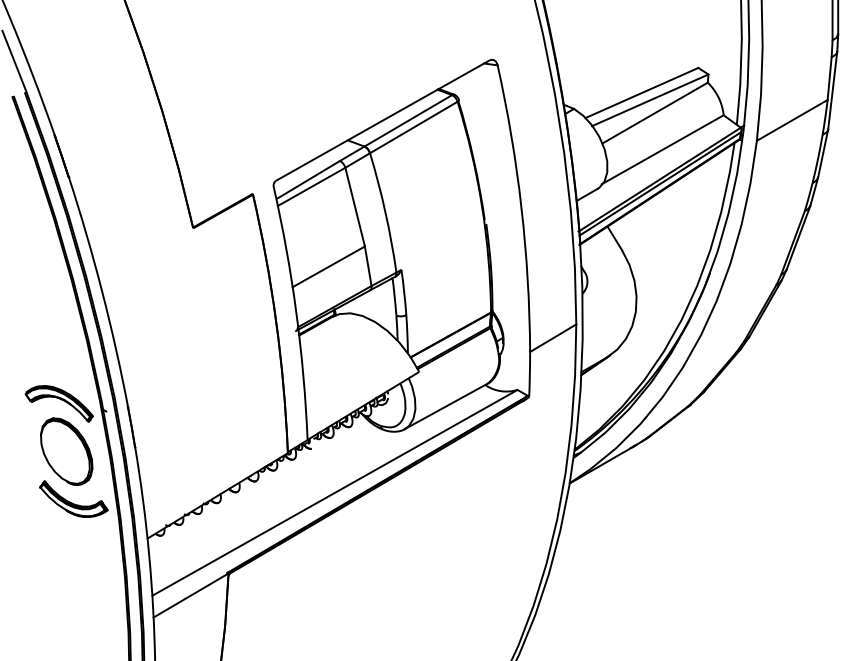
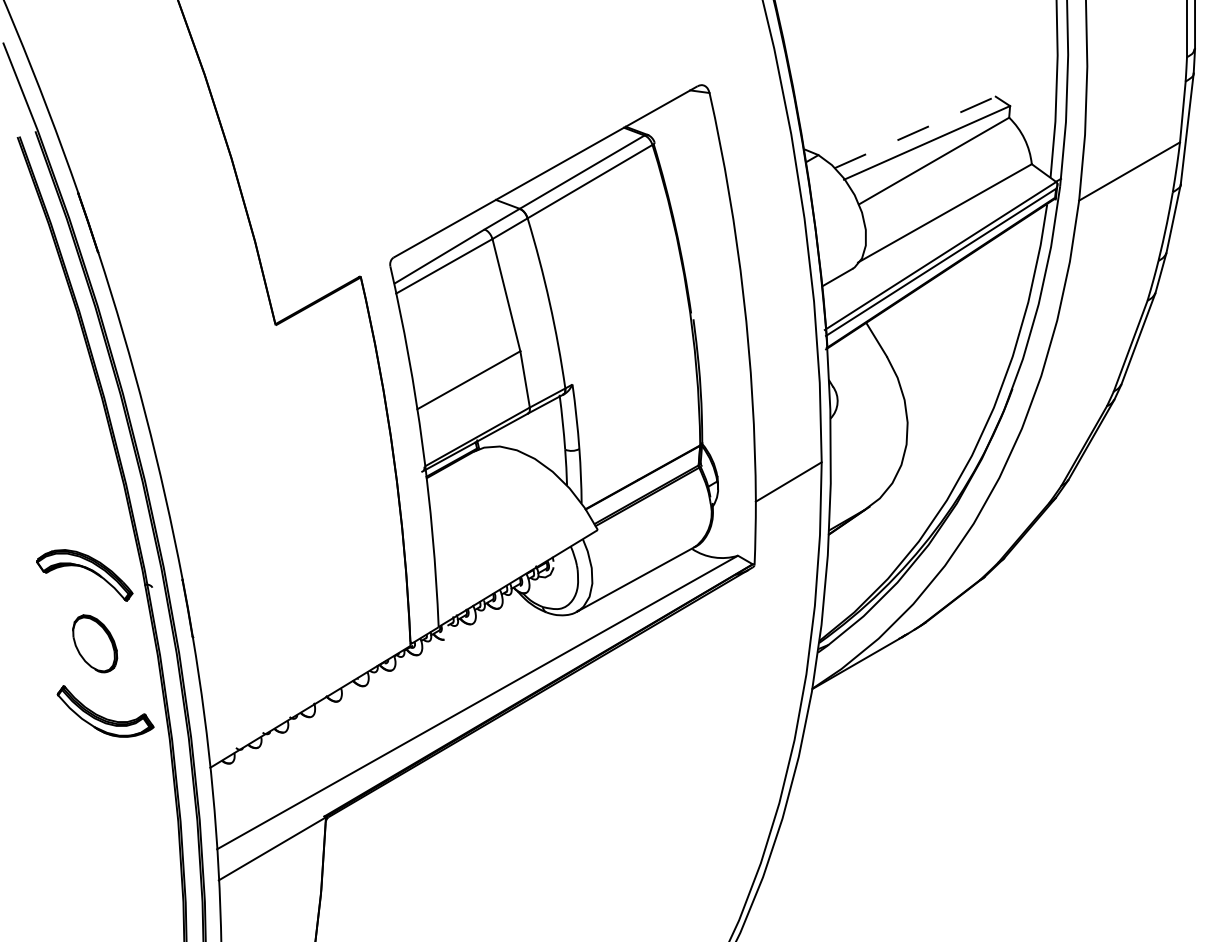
line: (642, 93) -> (915, 132), solid -> dashed
part: (66, 451) -> (94, 643), size x0.6

